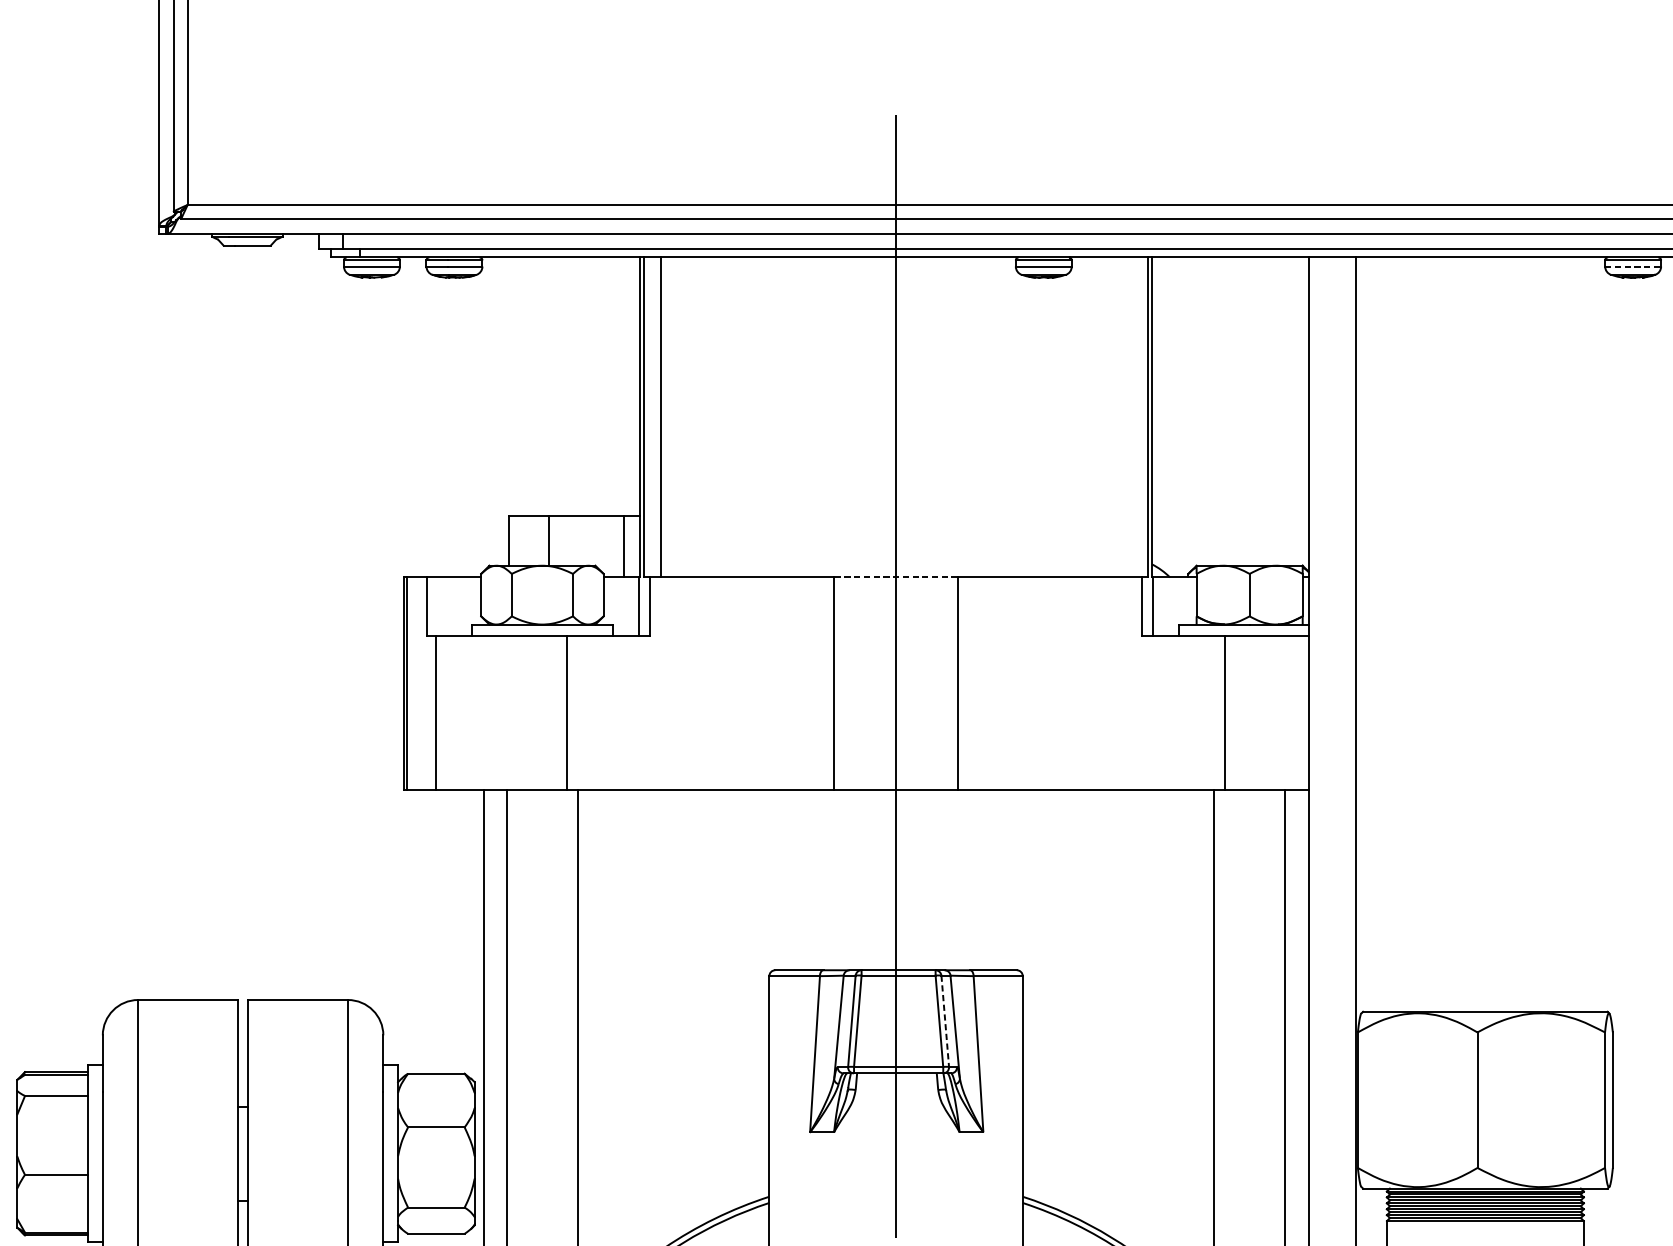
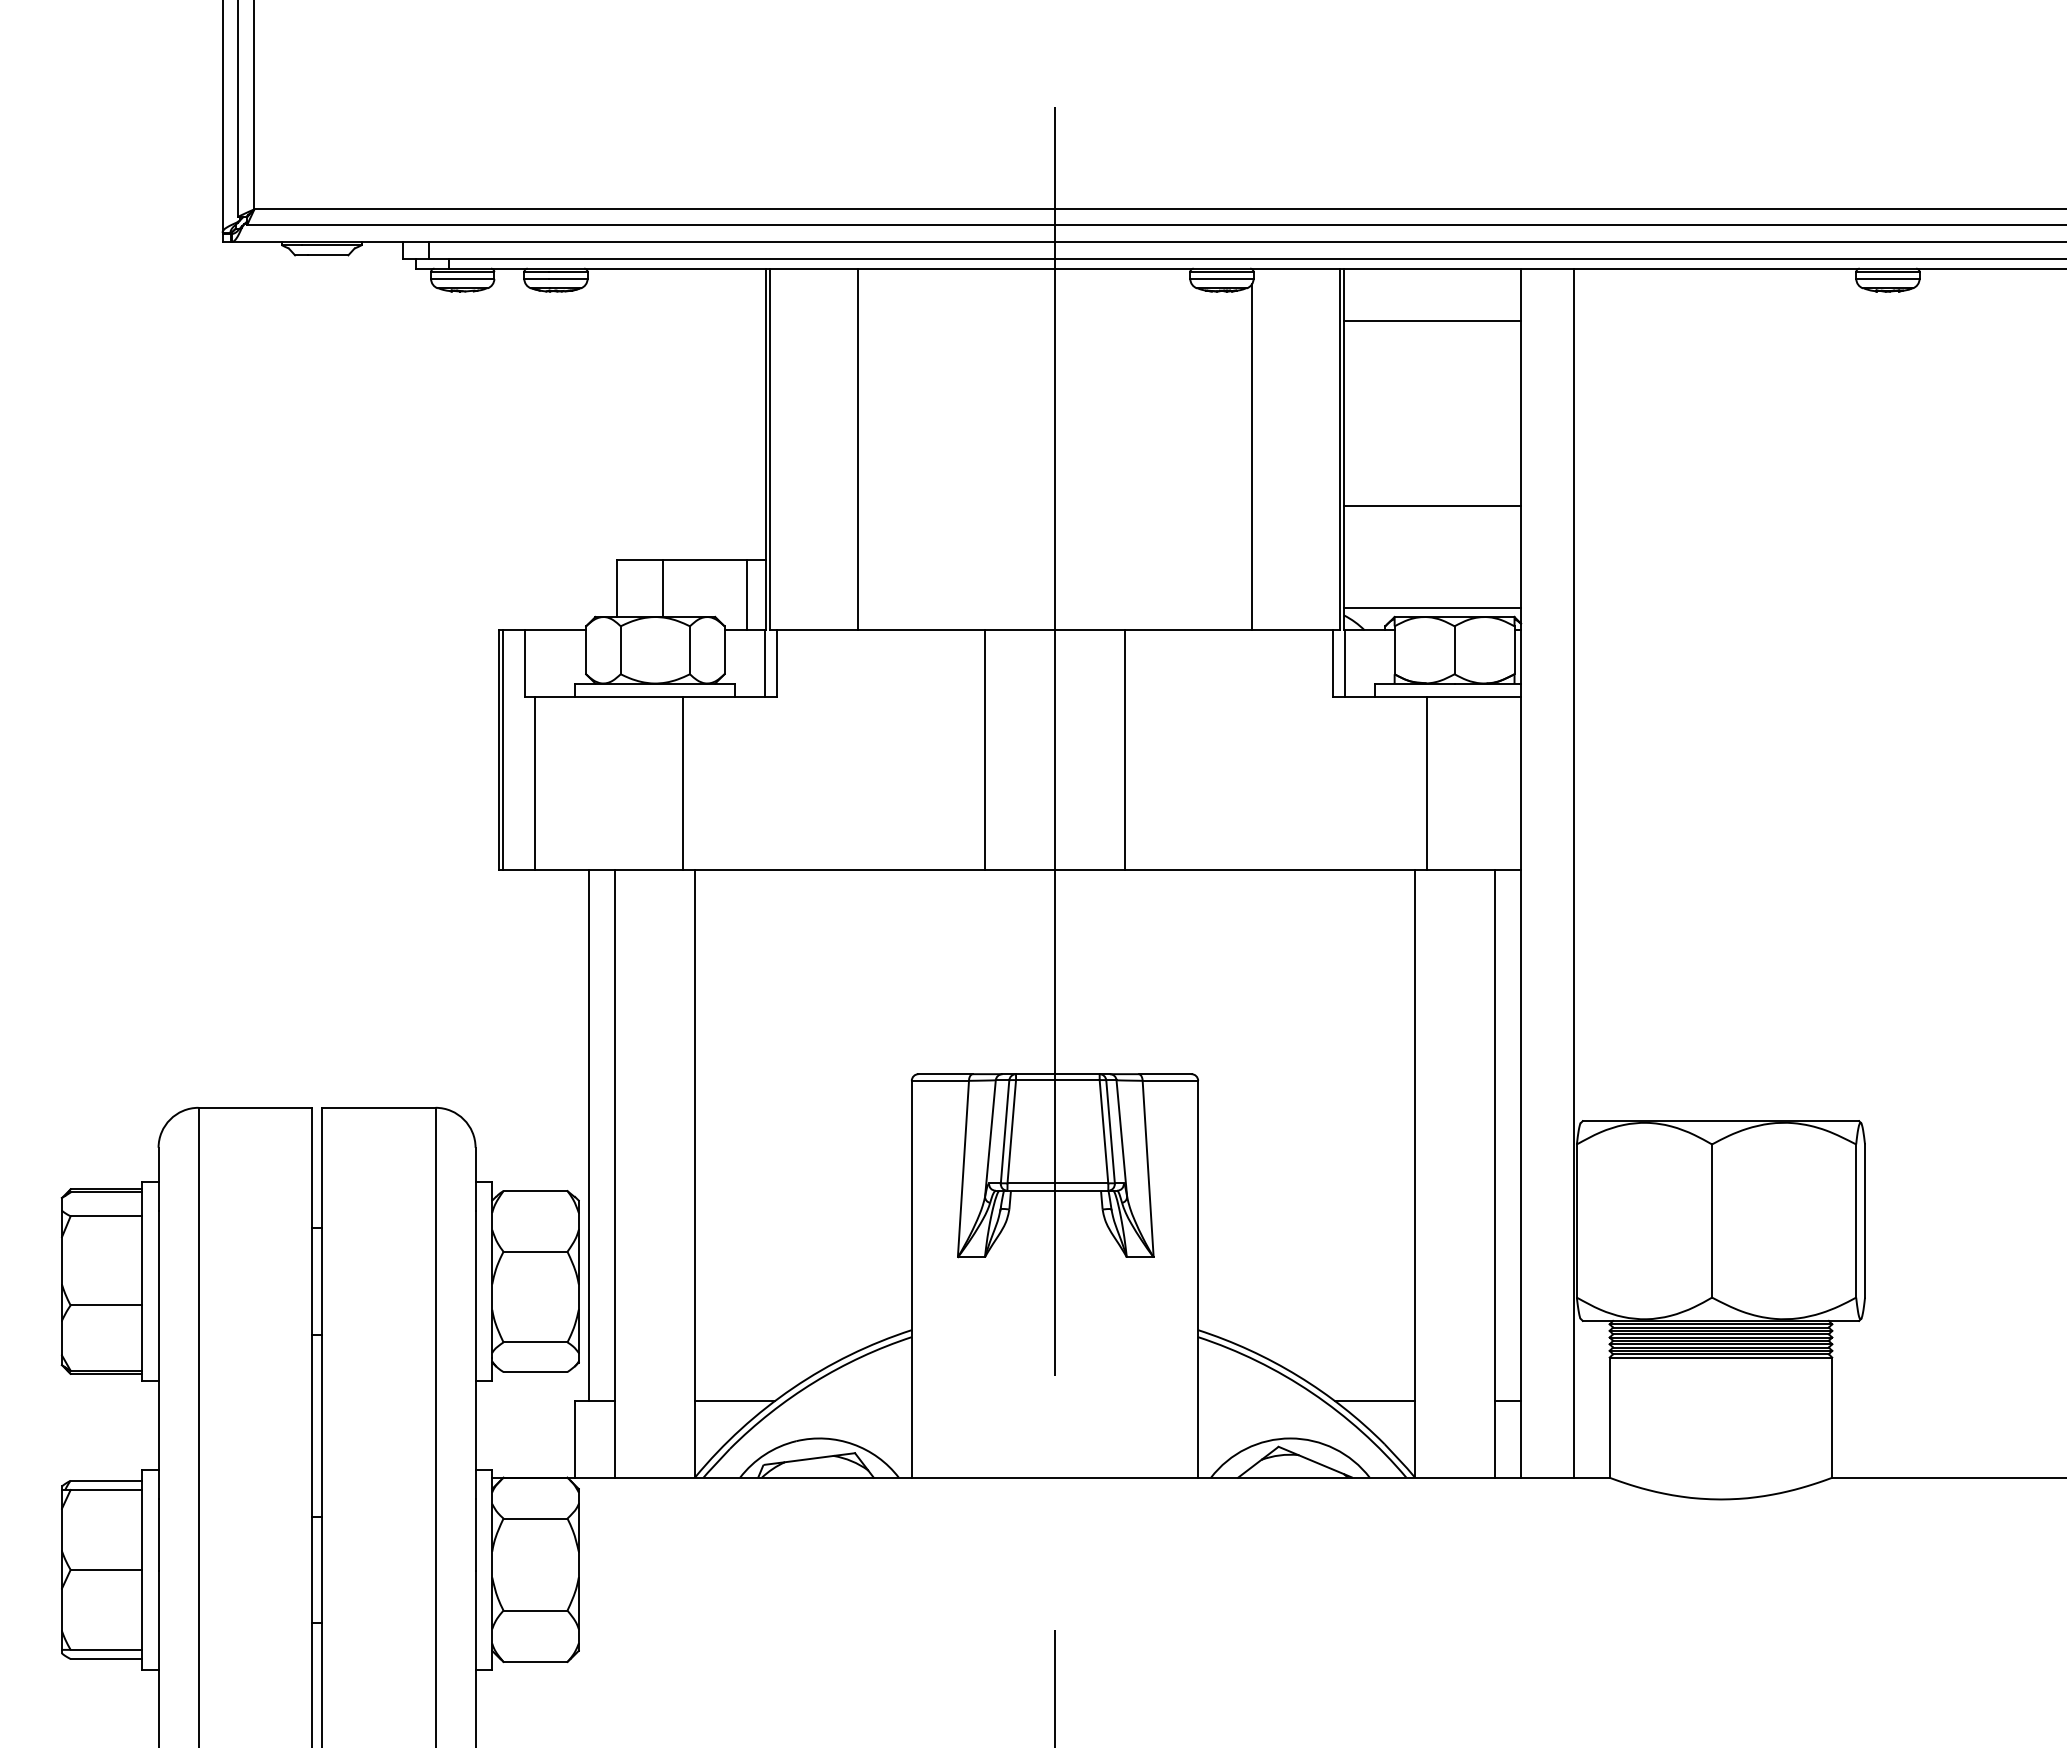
line: (1632, 266) -> (1887, 278), dashed -> solid
line: (1230, 303) -> (1432, 320), added
line: (660, 417) -> (857, 449), moved
line: (1069, 424) -> (1251, 457), added
line: (1230, 467) -> (1432, 506), added
line: (1230, 558) -> (1432, 608), added
line: (895, 577) -> (1054, 630), dashed -> solid
line: (945, 1020) -> (1110, 1131), dashed -> solid

